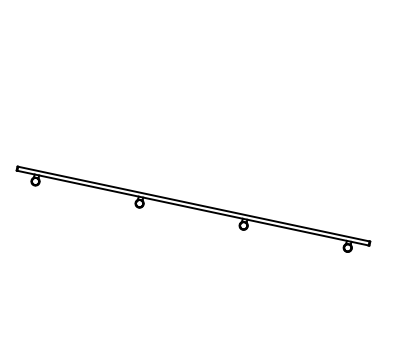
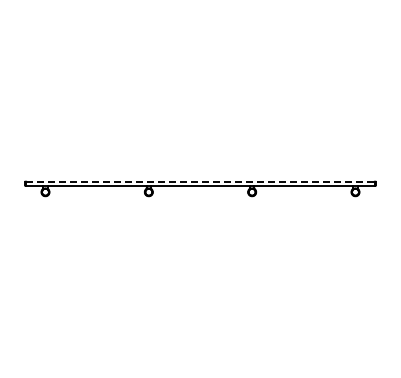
line: (194, 204) -> (201, 181), solid -> dashed

